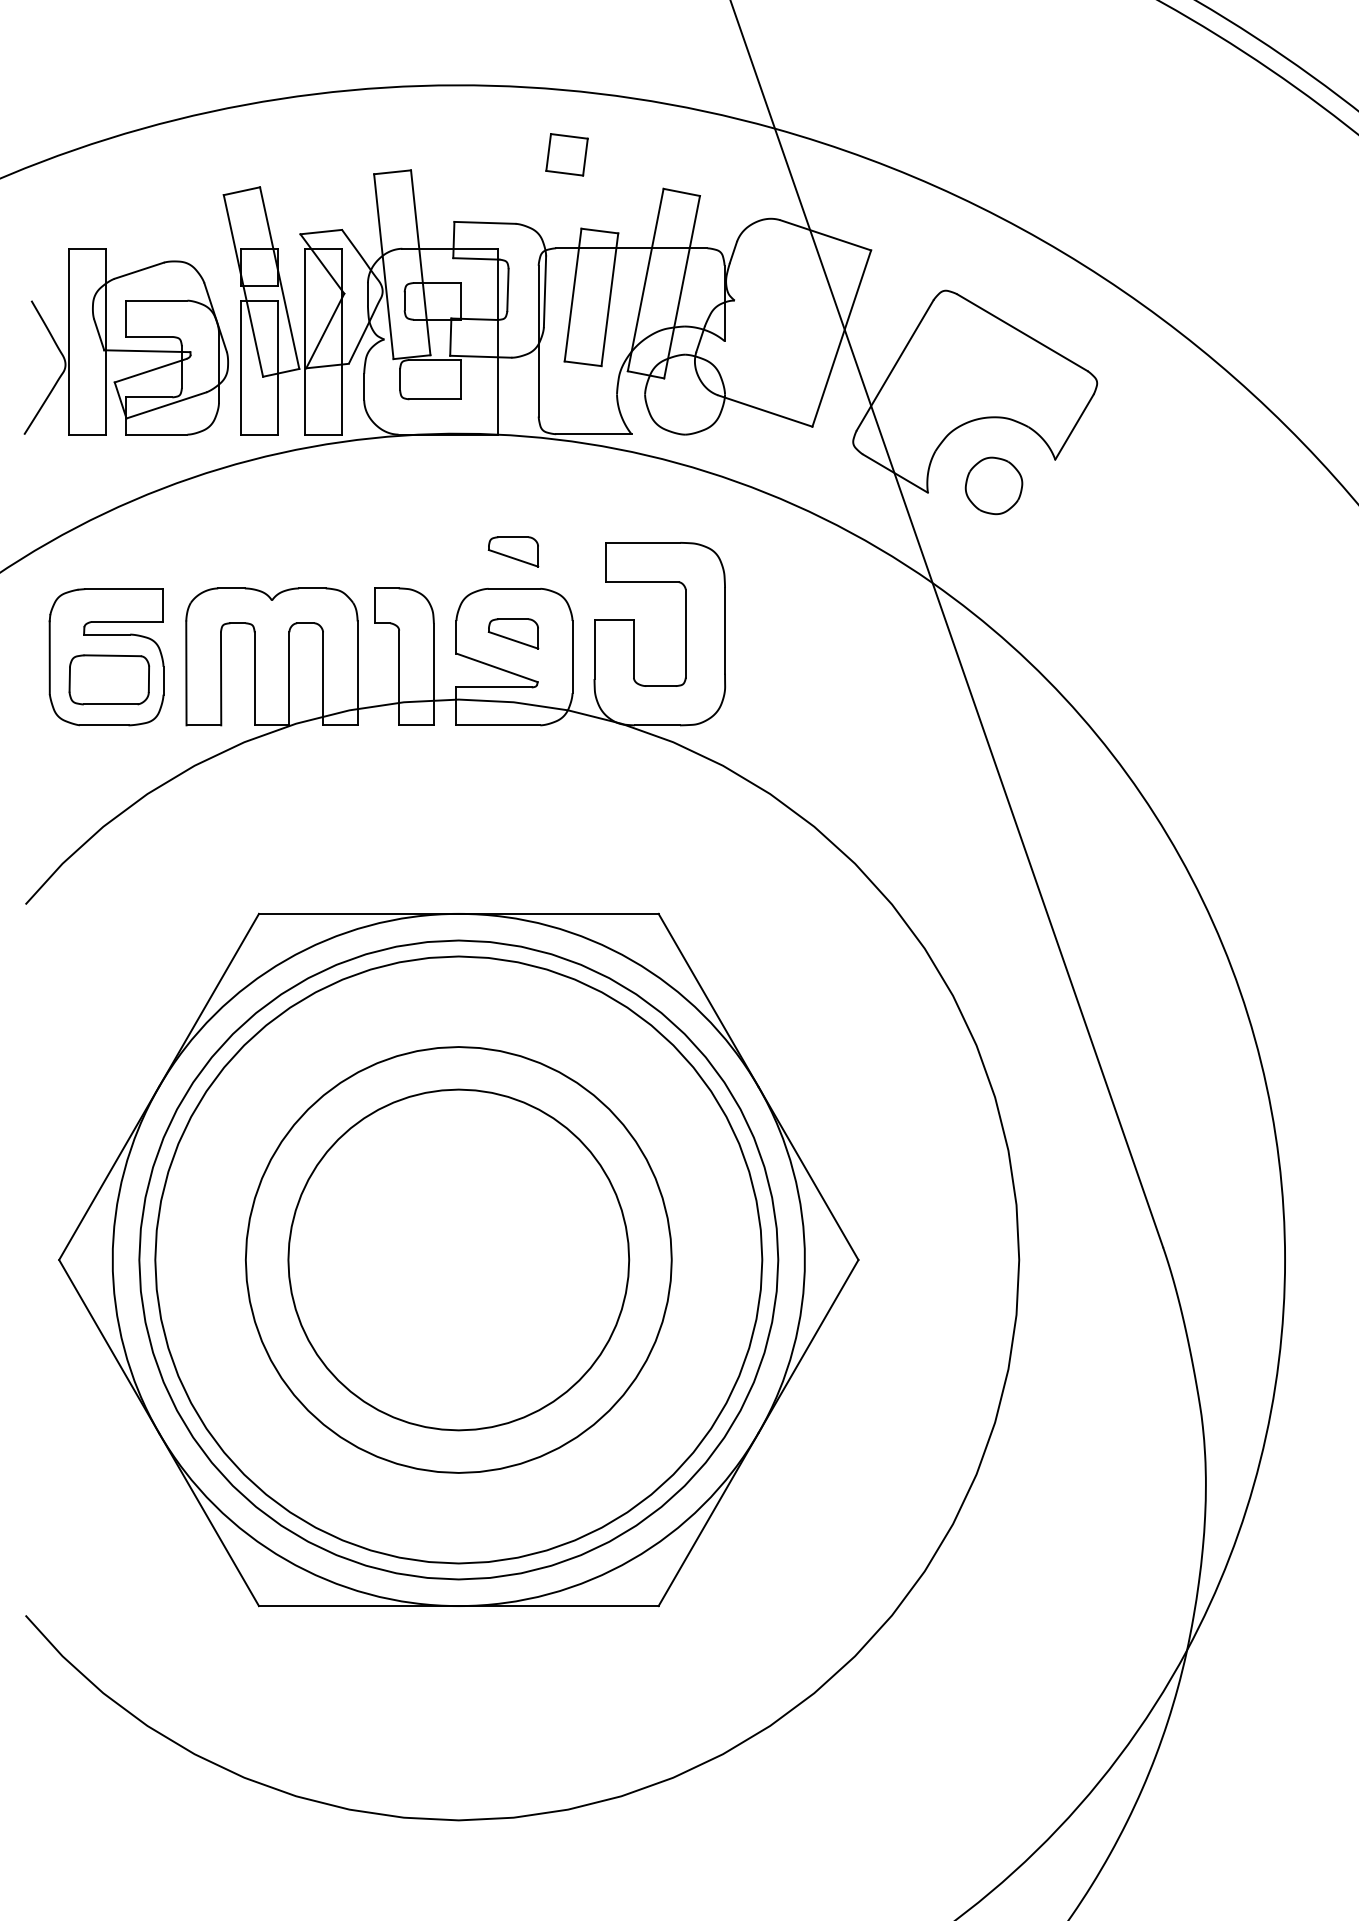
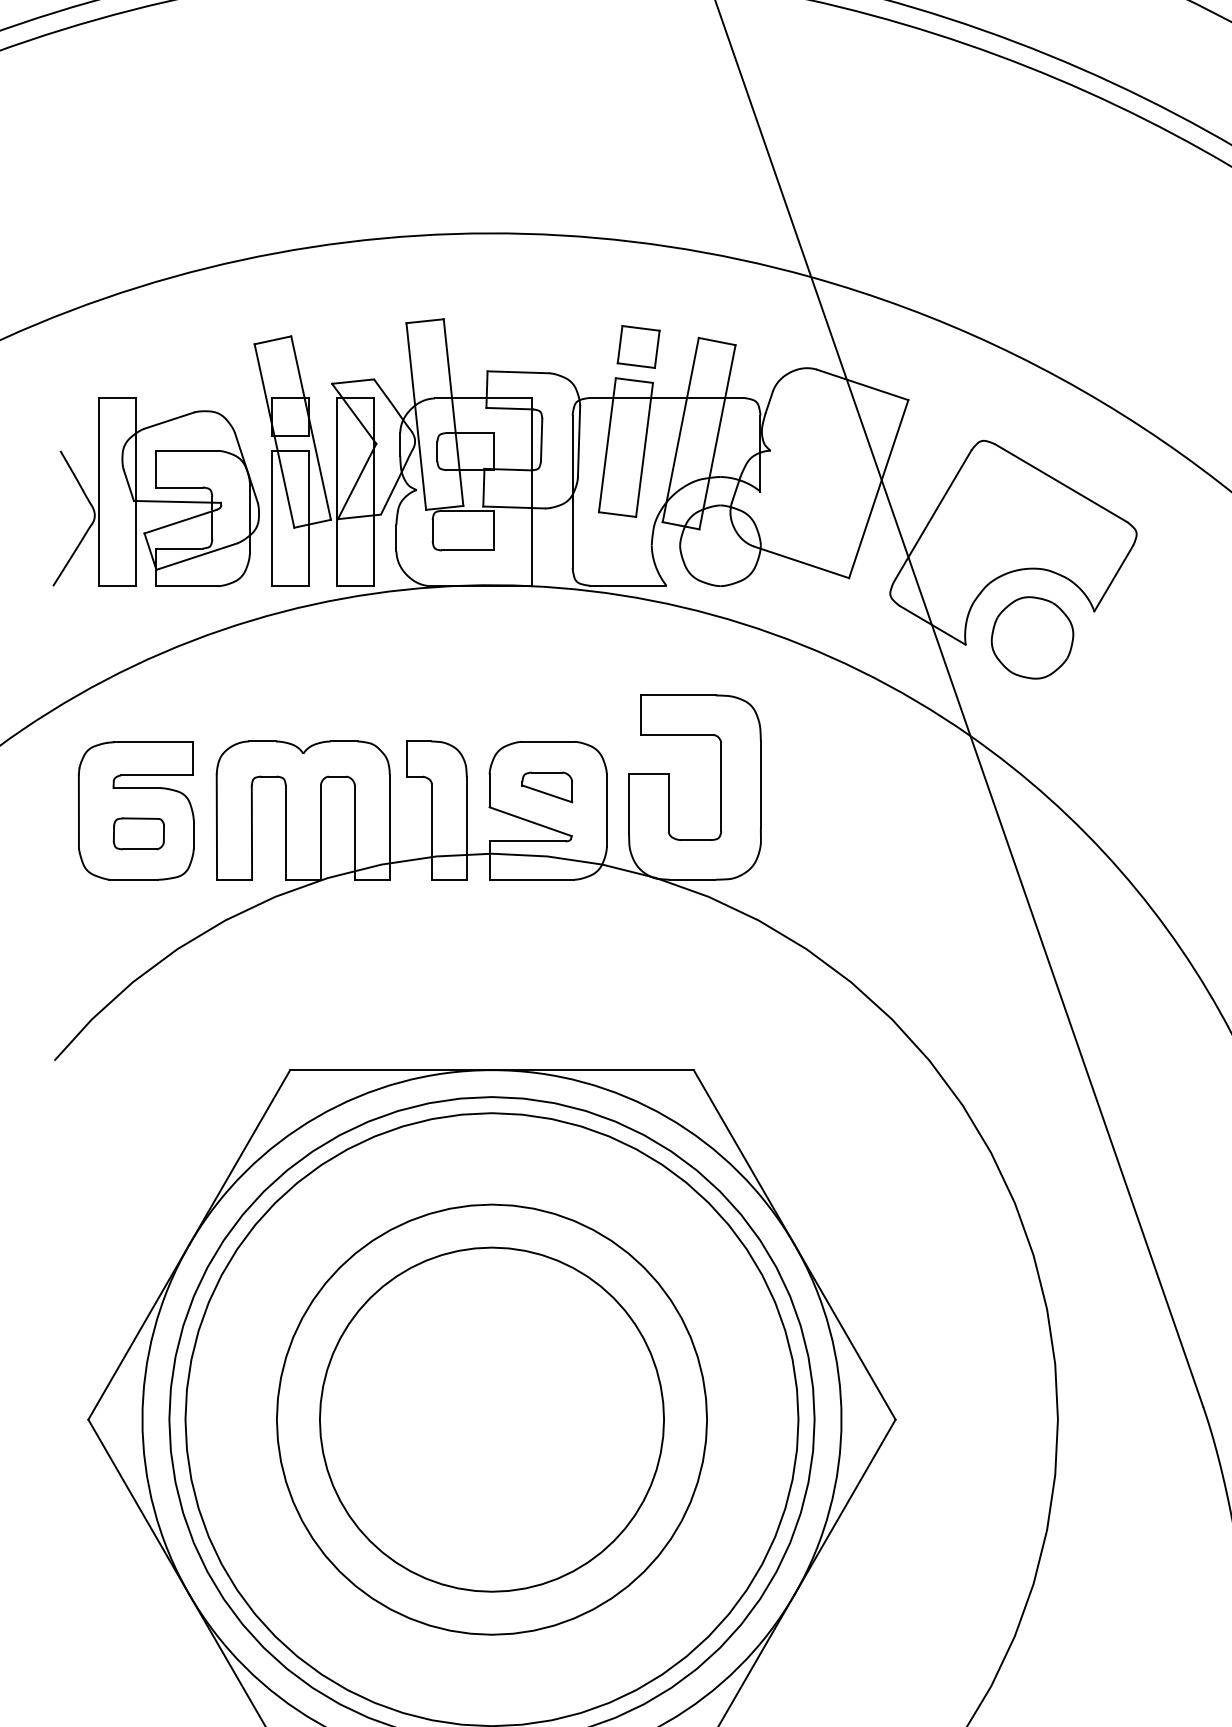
part: (566, 154) -> (638, 346), moved
part: (993, 485) -> (1031, 637), size x1.43
part: (513, 551) -> (547, 704), removed
part: (108, 679) -> (138, 833), size x0.62

